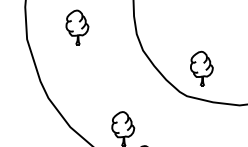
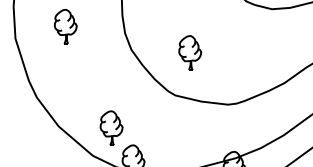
part: (202, 68) -> (190, 52), moved

